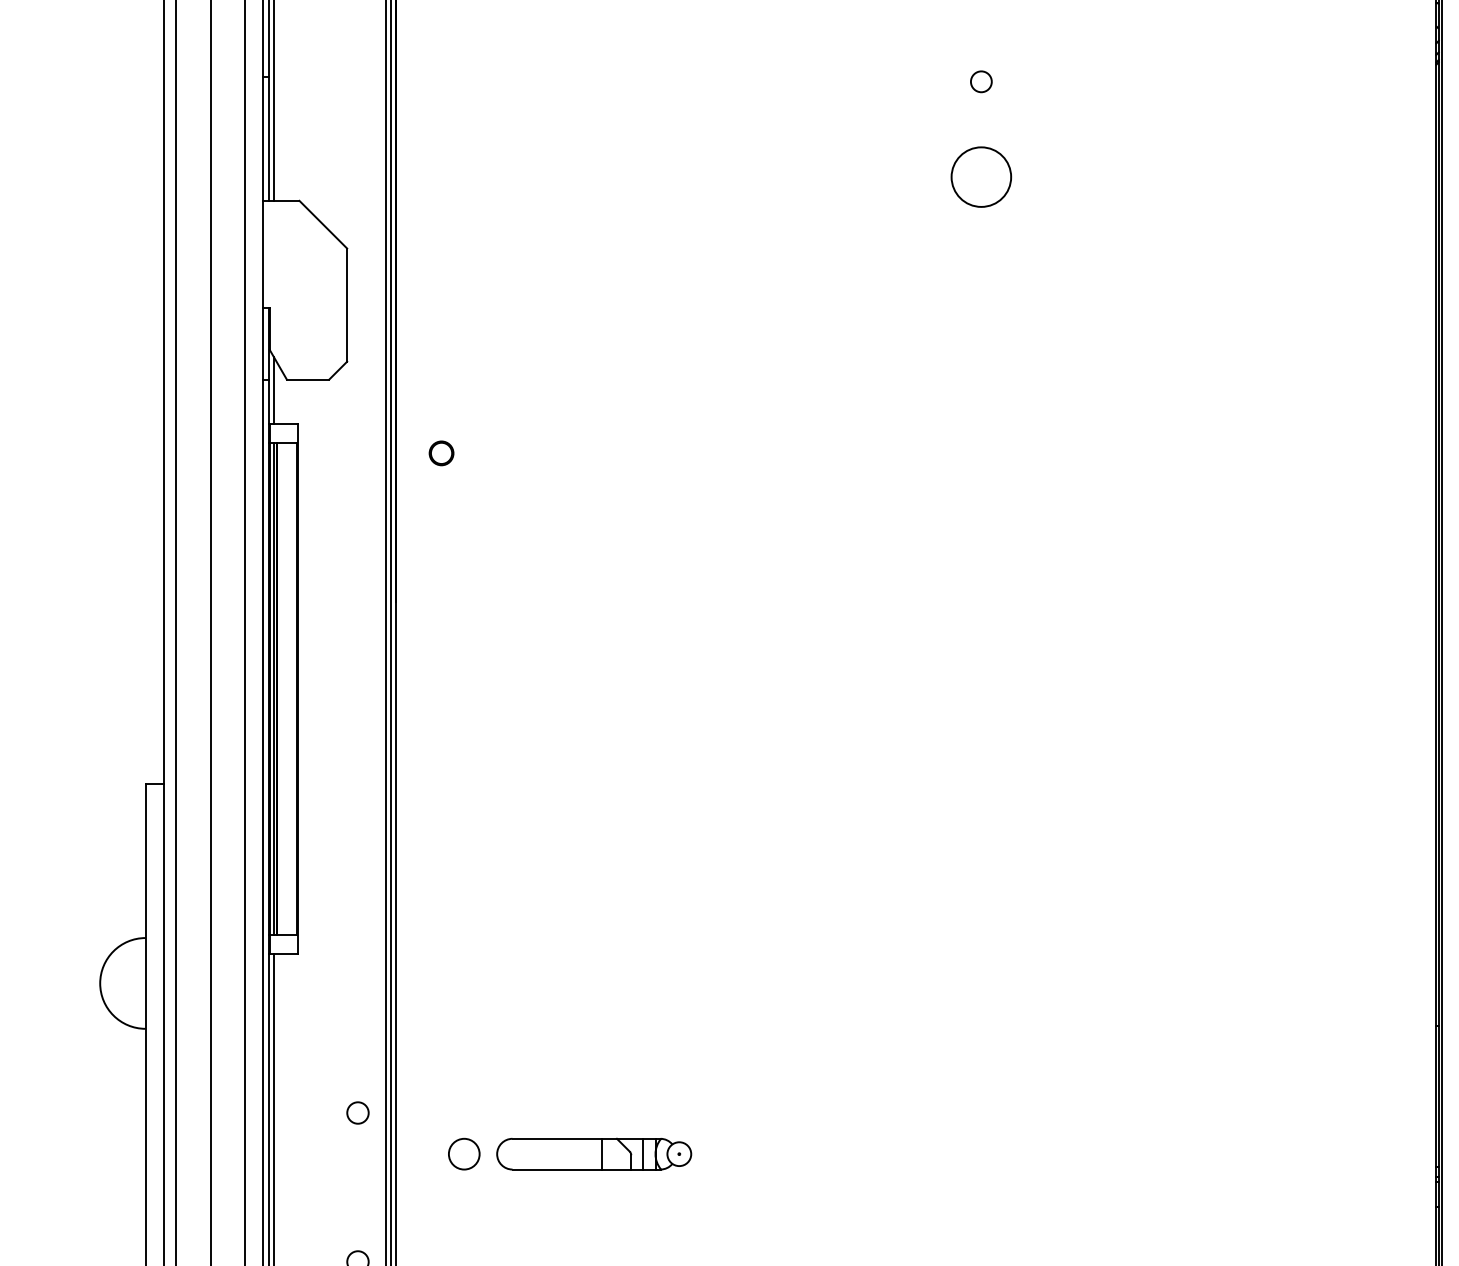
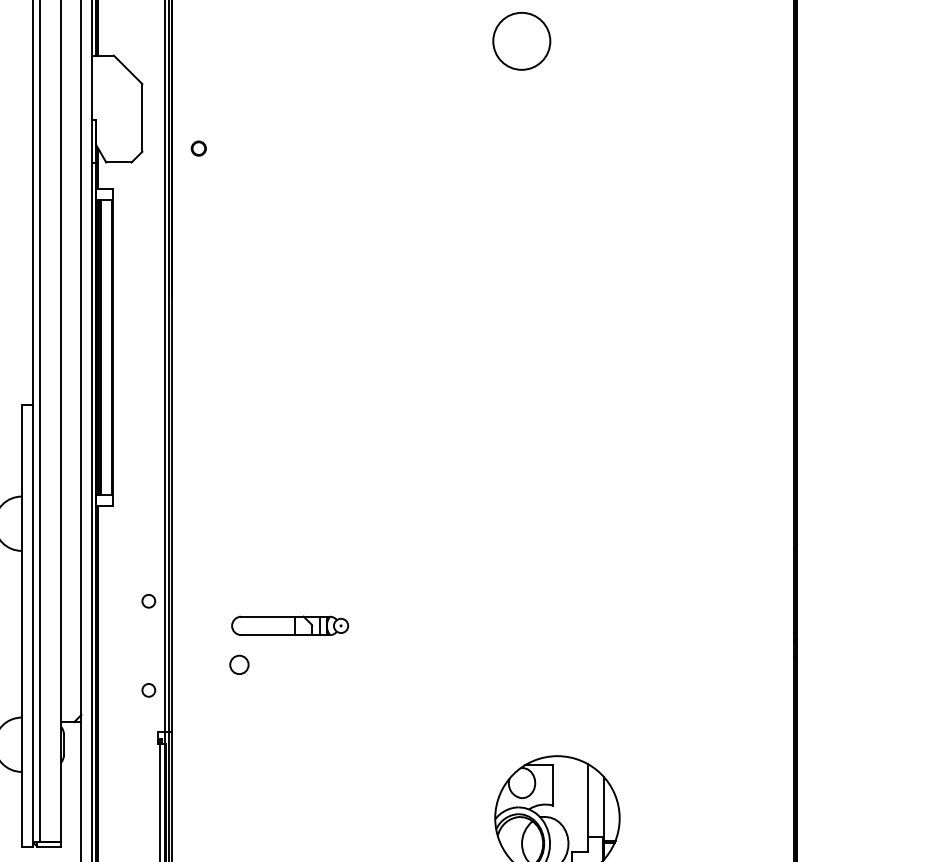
circle: (980, 177) -> (521, 41), size x1.6
circle: (440, 453) -> (198, 148), moved
circle: (464, 1153) -> (239, 664), moved

